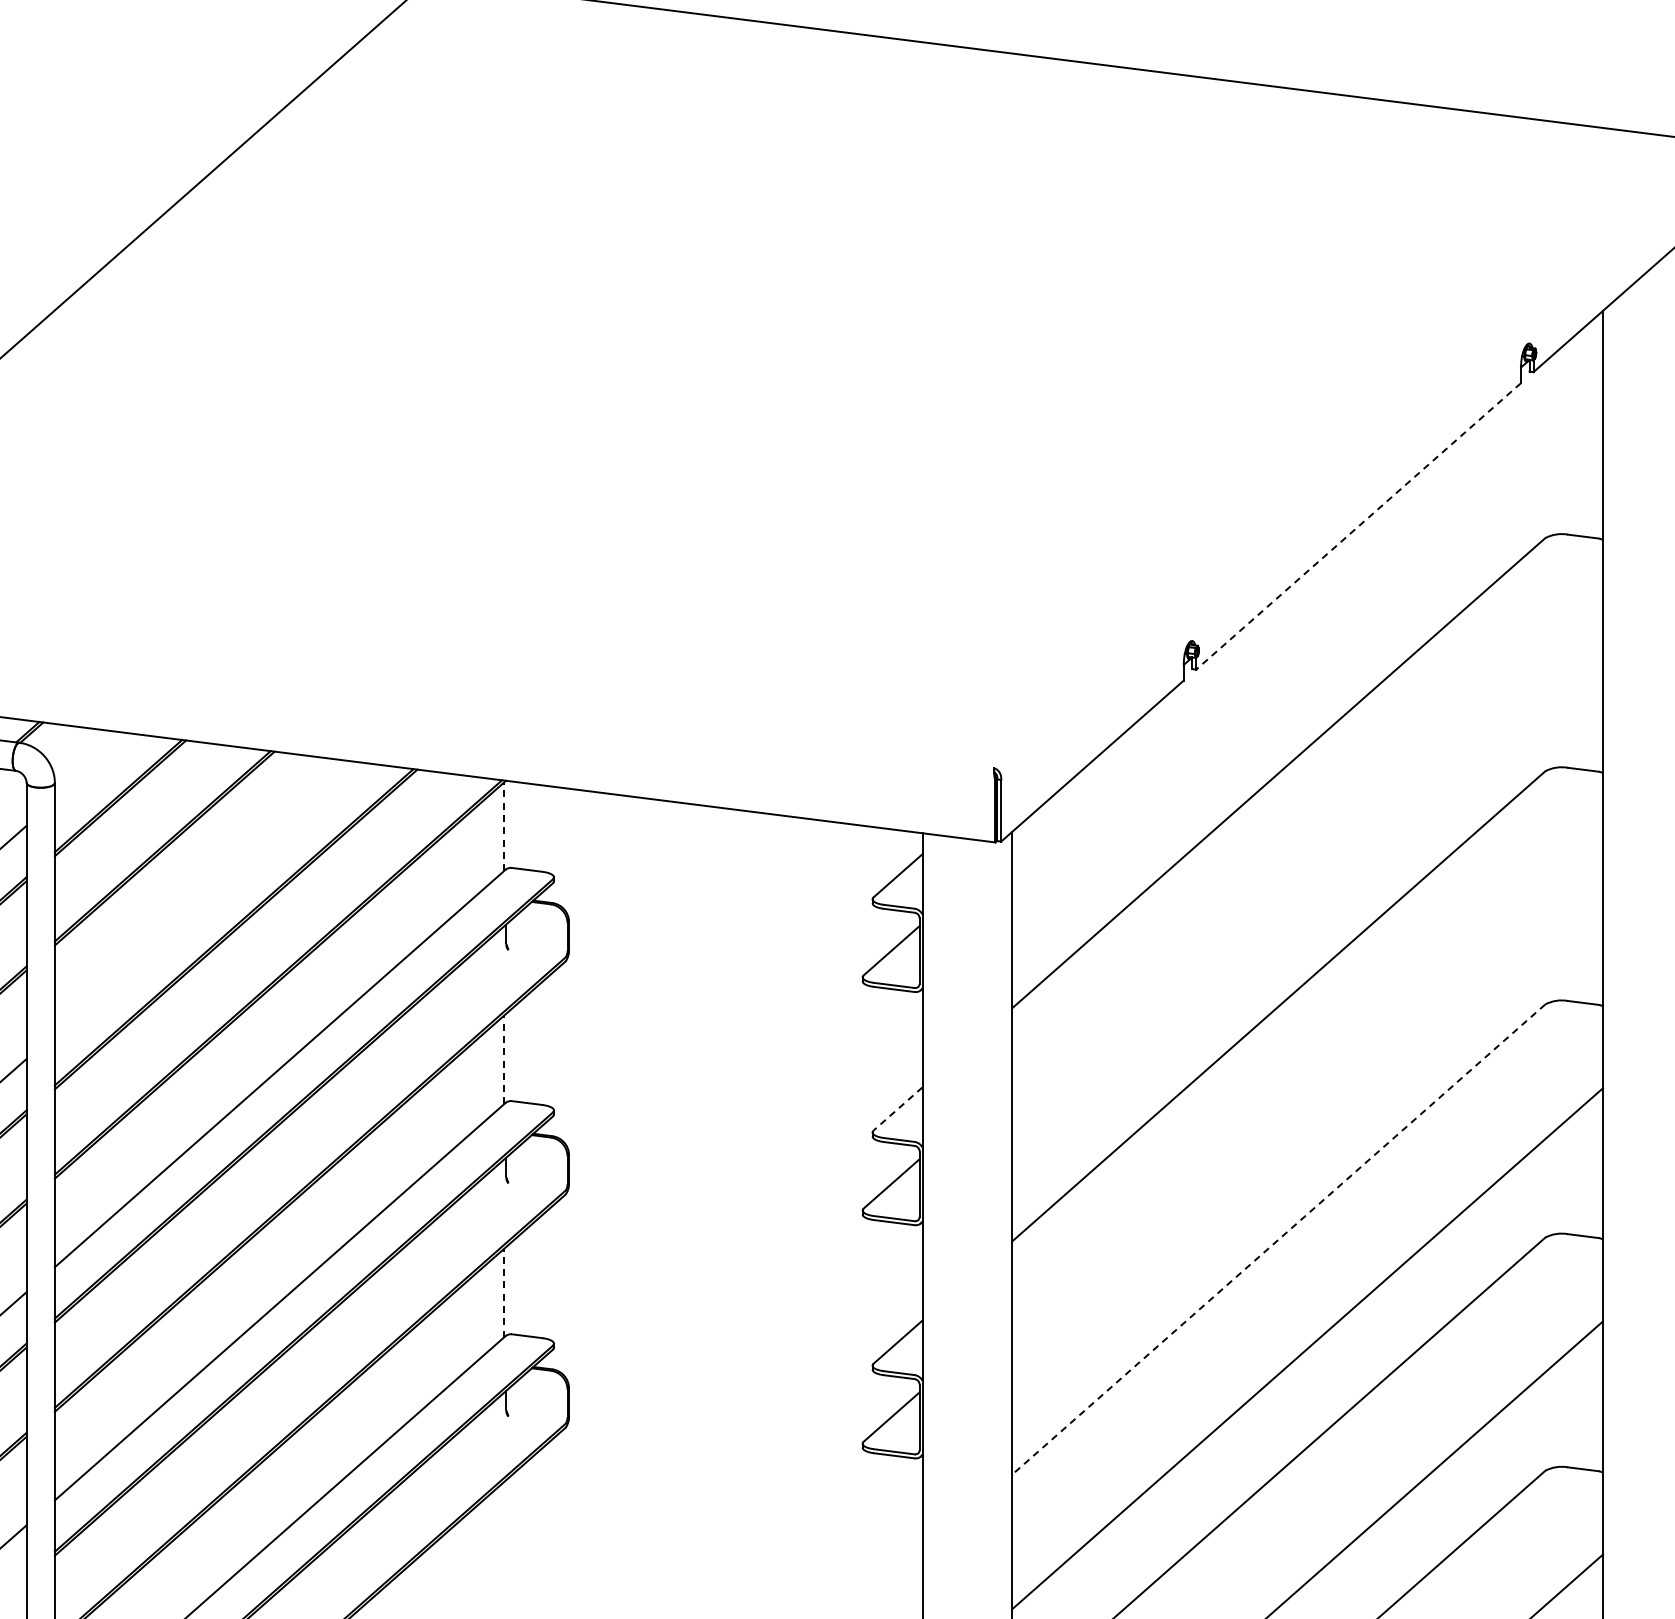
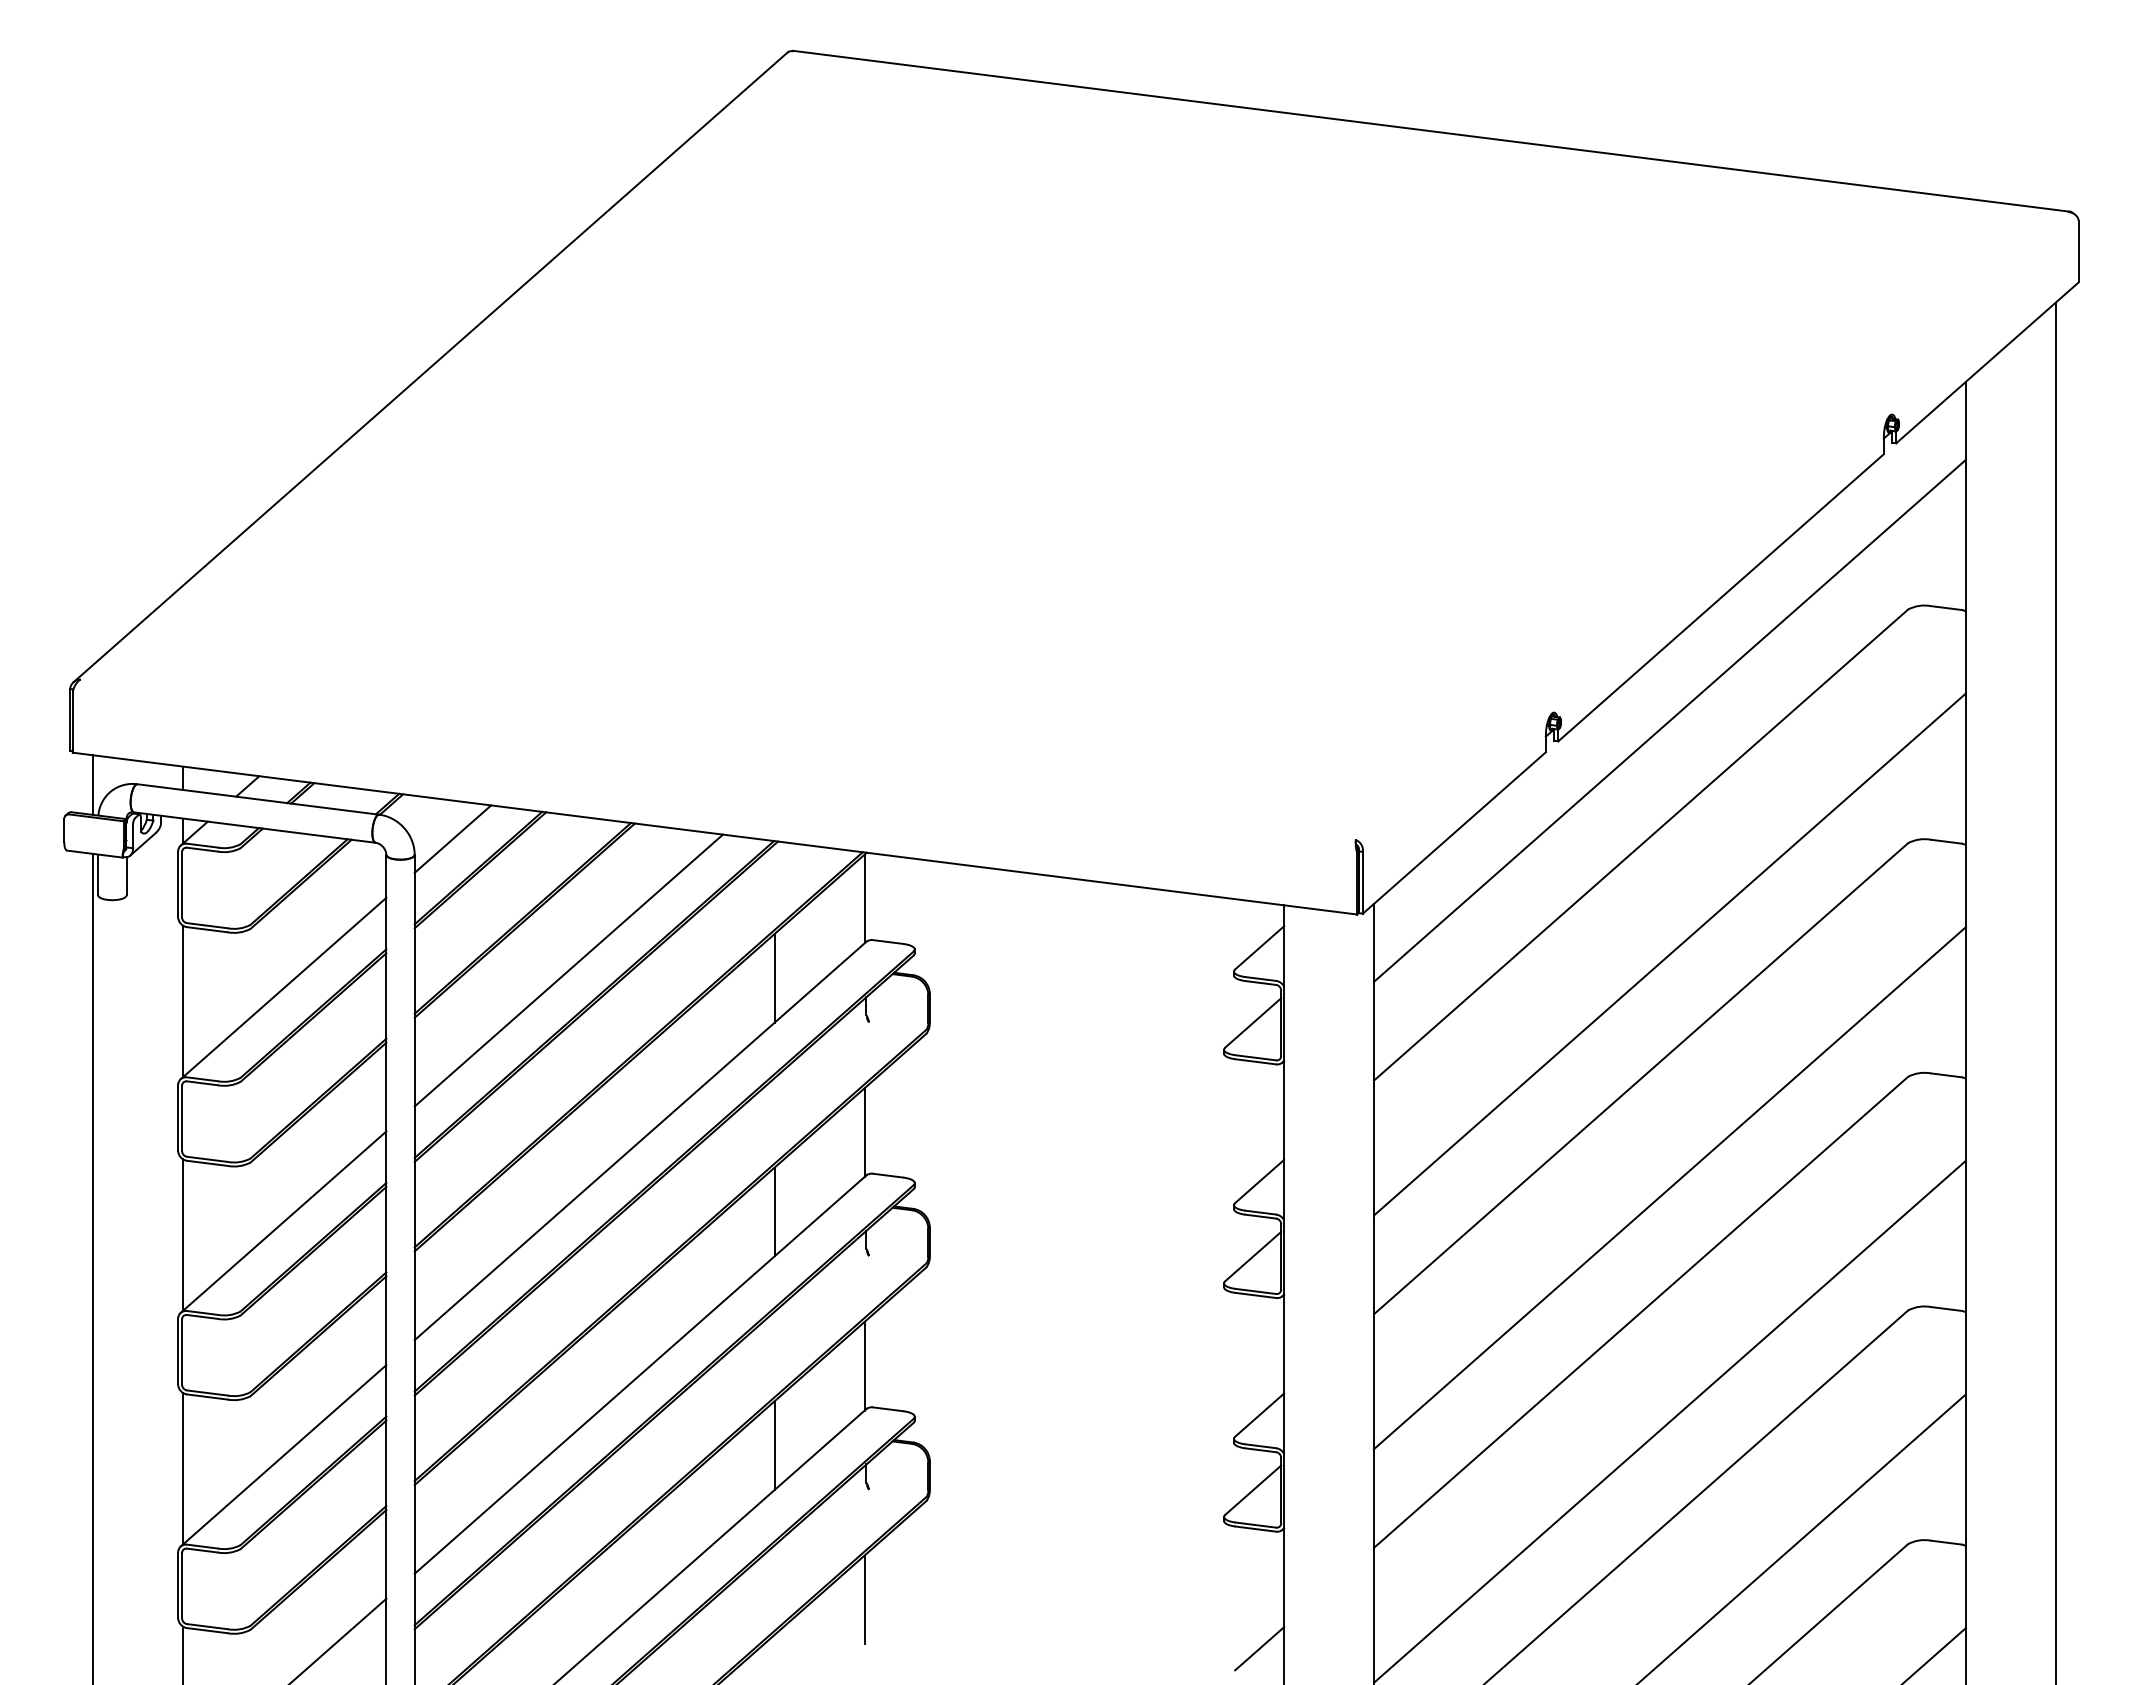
line: (1359, 526) -> (1721, 597), dashed -> solid
line: (1307, 648) -> (1669, 720), added
line: (92, 766) -> (452, 838), added
line: (503, 826) -> (864, 898), dashed -> solid
line: (1307, 882) -> (1669, 954), added
line: (208, 898) -> (568, 970), added
line: (413, 905) -> (774, 977), added
line: (503, 1059) -> (864, 1132), dashed -> solid
line: (898, 1108) -> (1259, 1181), dashed -> solid
line: (1307, 1115) -> (1669, 1188), added
line: (413, 1138) -> (774, 1211), added
line: (1278, 1239) -> (1640, 1312), dashed -> solid
line: (503, 1292) -> (864, 1365), dashed -> solid
line: (413, 1372) -> (774, 1445), added
line: (503, 1526) -> (864, 1599), added
line: (898, 1574) -> (1259, 1648), added

